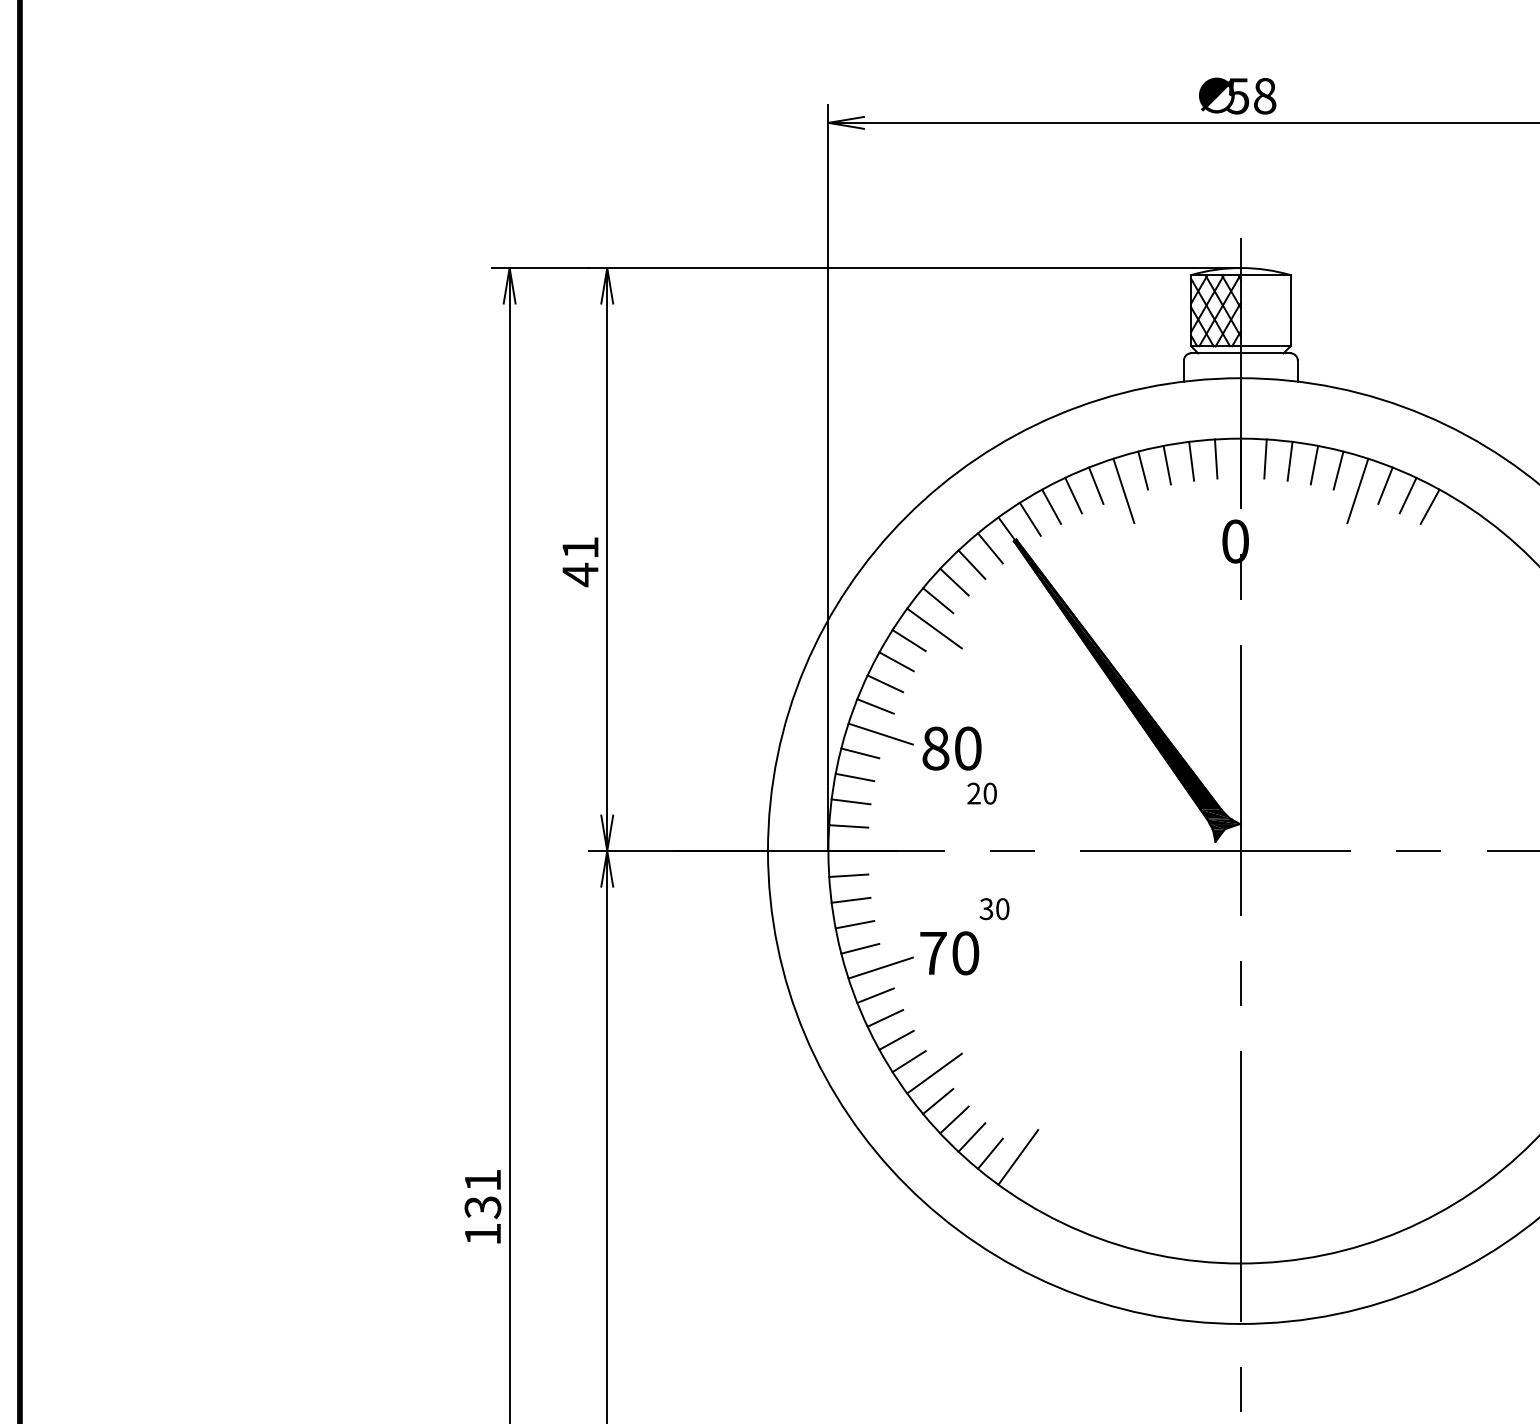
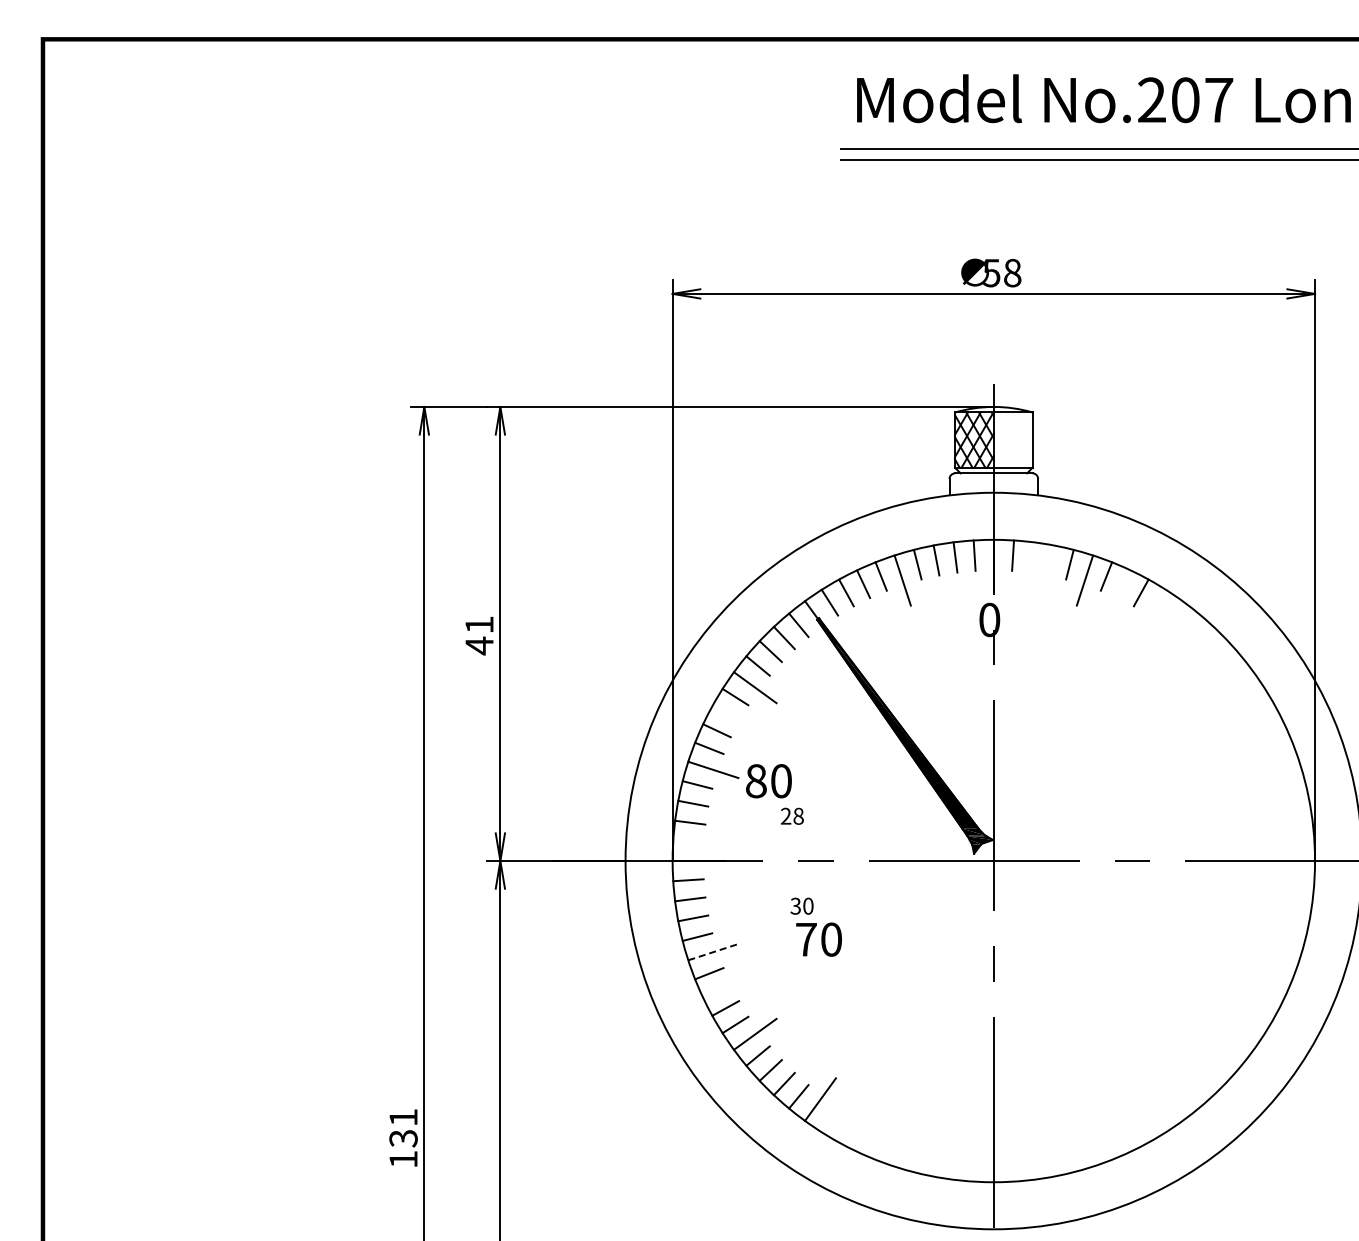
line: (1290, 461) -> (1032, 557), removed
line: (1314, 465) -> (1051, 560), removed
line: (1407, 494) -> (1123, 583), removed
line: (896, 661) -> (725, 713), removed
text: (990, 793) -> (798, 816), 20 -> 28
line: (848, 825) -> (688, 841), removed
text: (948, 953) -> (818, 939), moved
line: (880, 968) -> (713, 952), solid -> dashed
line: (884, 1017) -> (716, 990), removed

